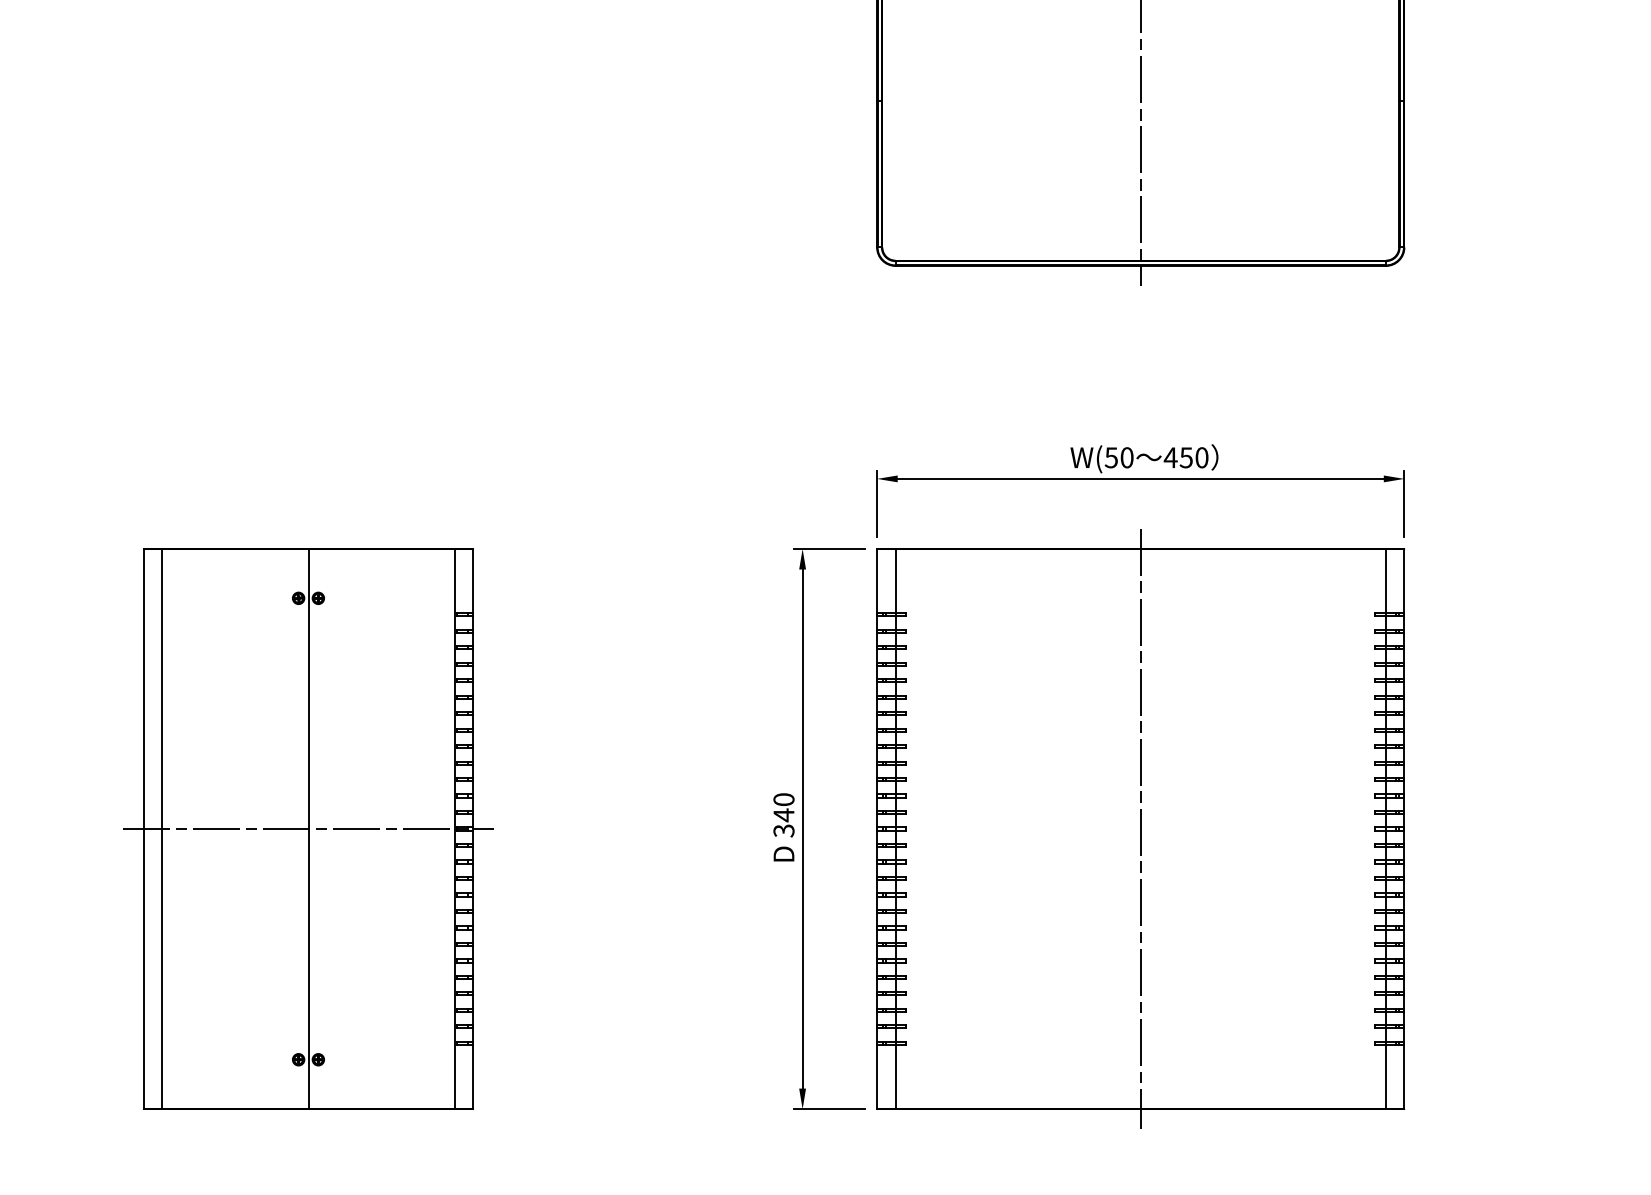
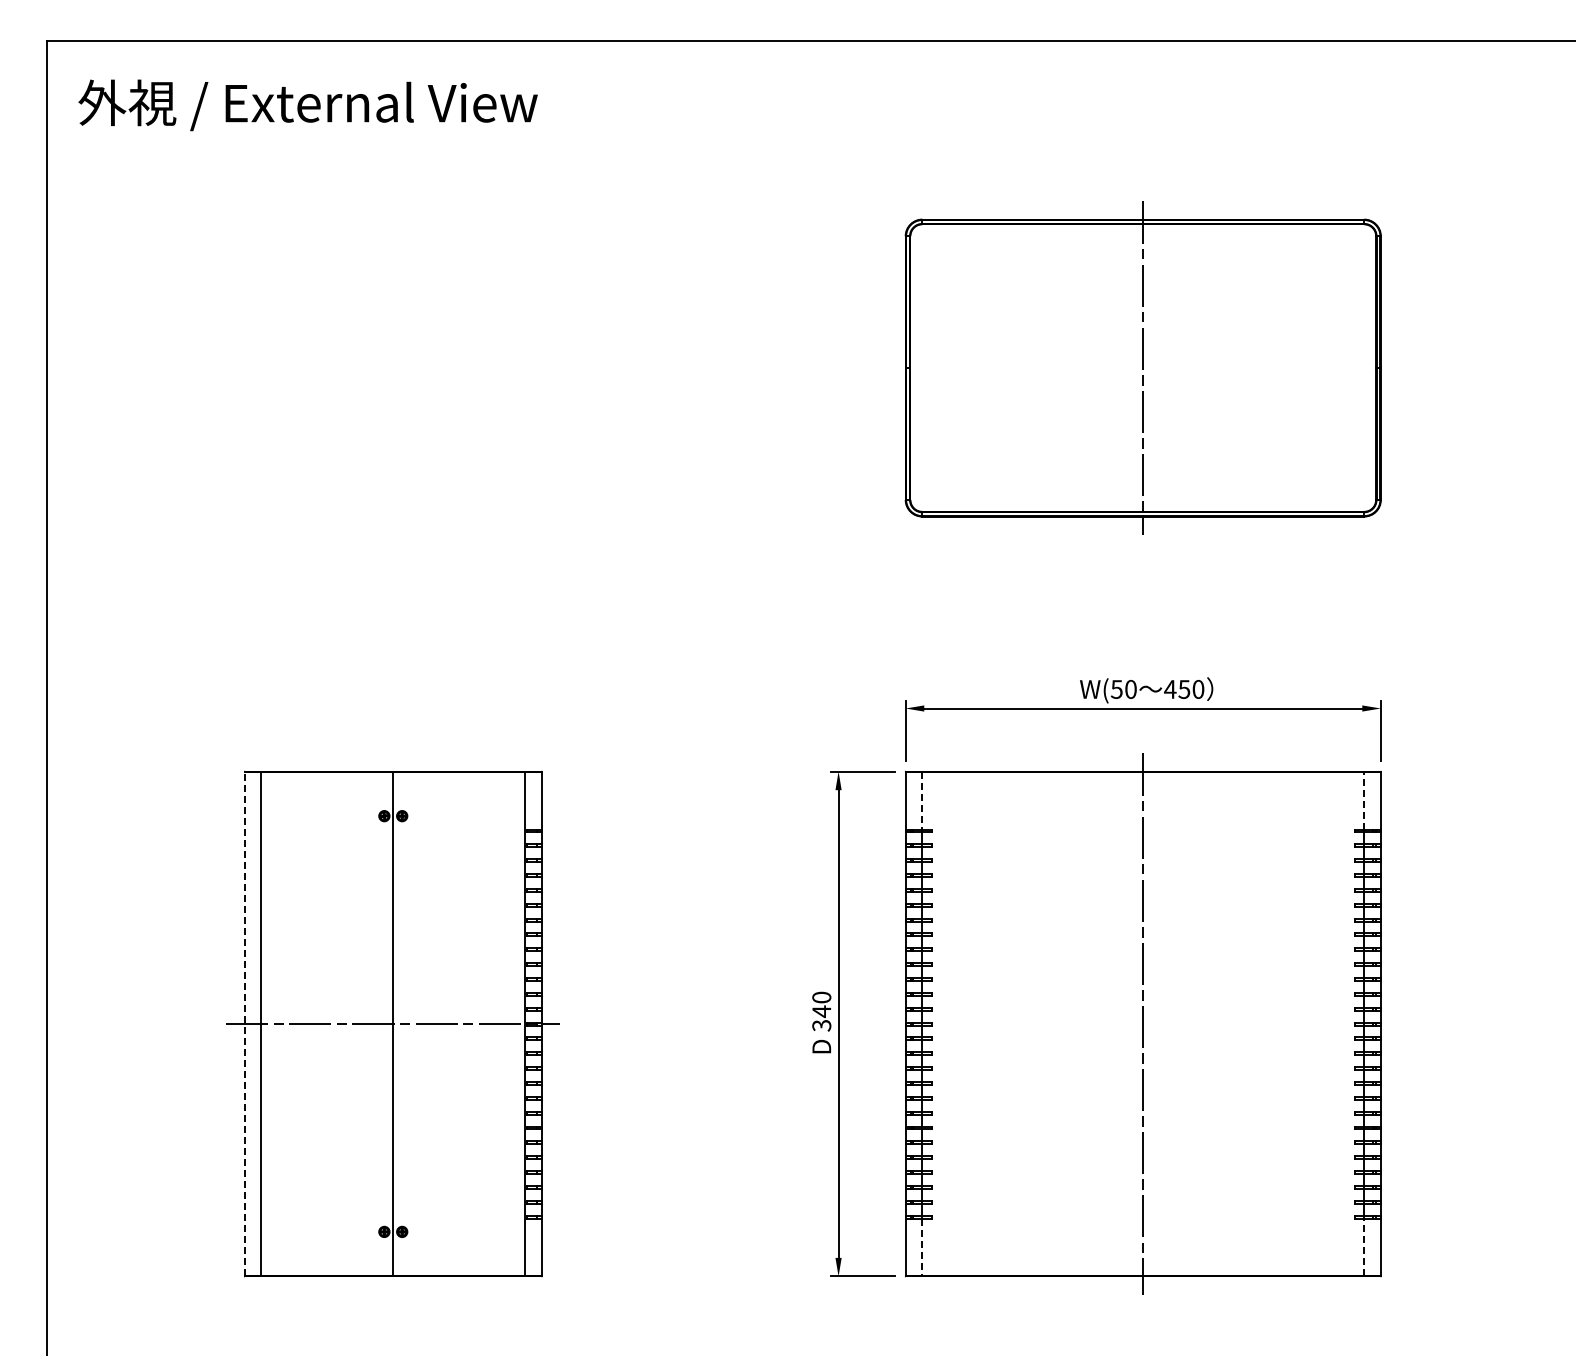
line: (895, 580) -> (922, 800), solid -> dashed
line: (1386, 580) -> (1364, 800), solid -> dashed
line: (143, 829) -> (244, 1024), solid -> dashed
line: (895, 1077) -> (922, 1247), solid -> dashed
line: (1386, 1077) -> (1364, 1247), solid -> dashed

